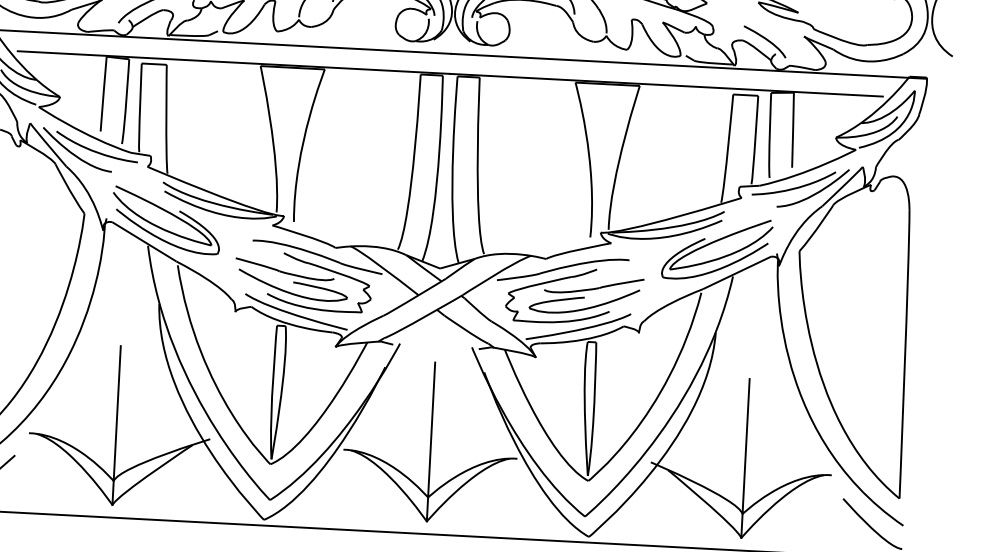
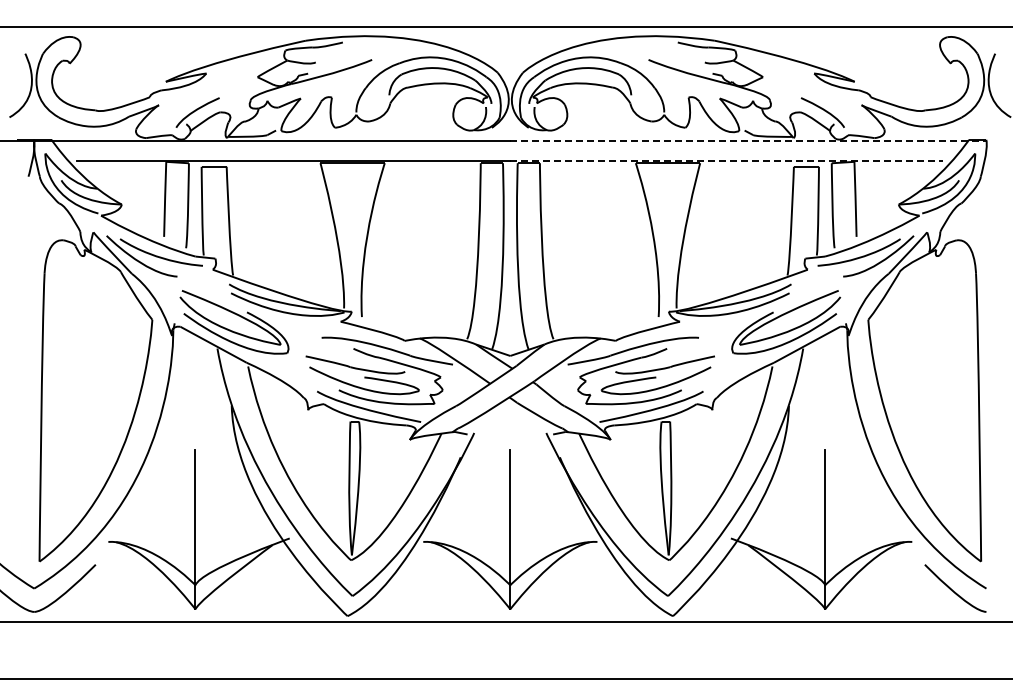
line: (689, 66) -> (748, 141), solid -> dashed
line: (666, 85) -> (726, 161), solid -> dashed

